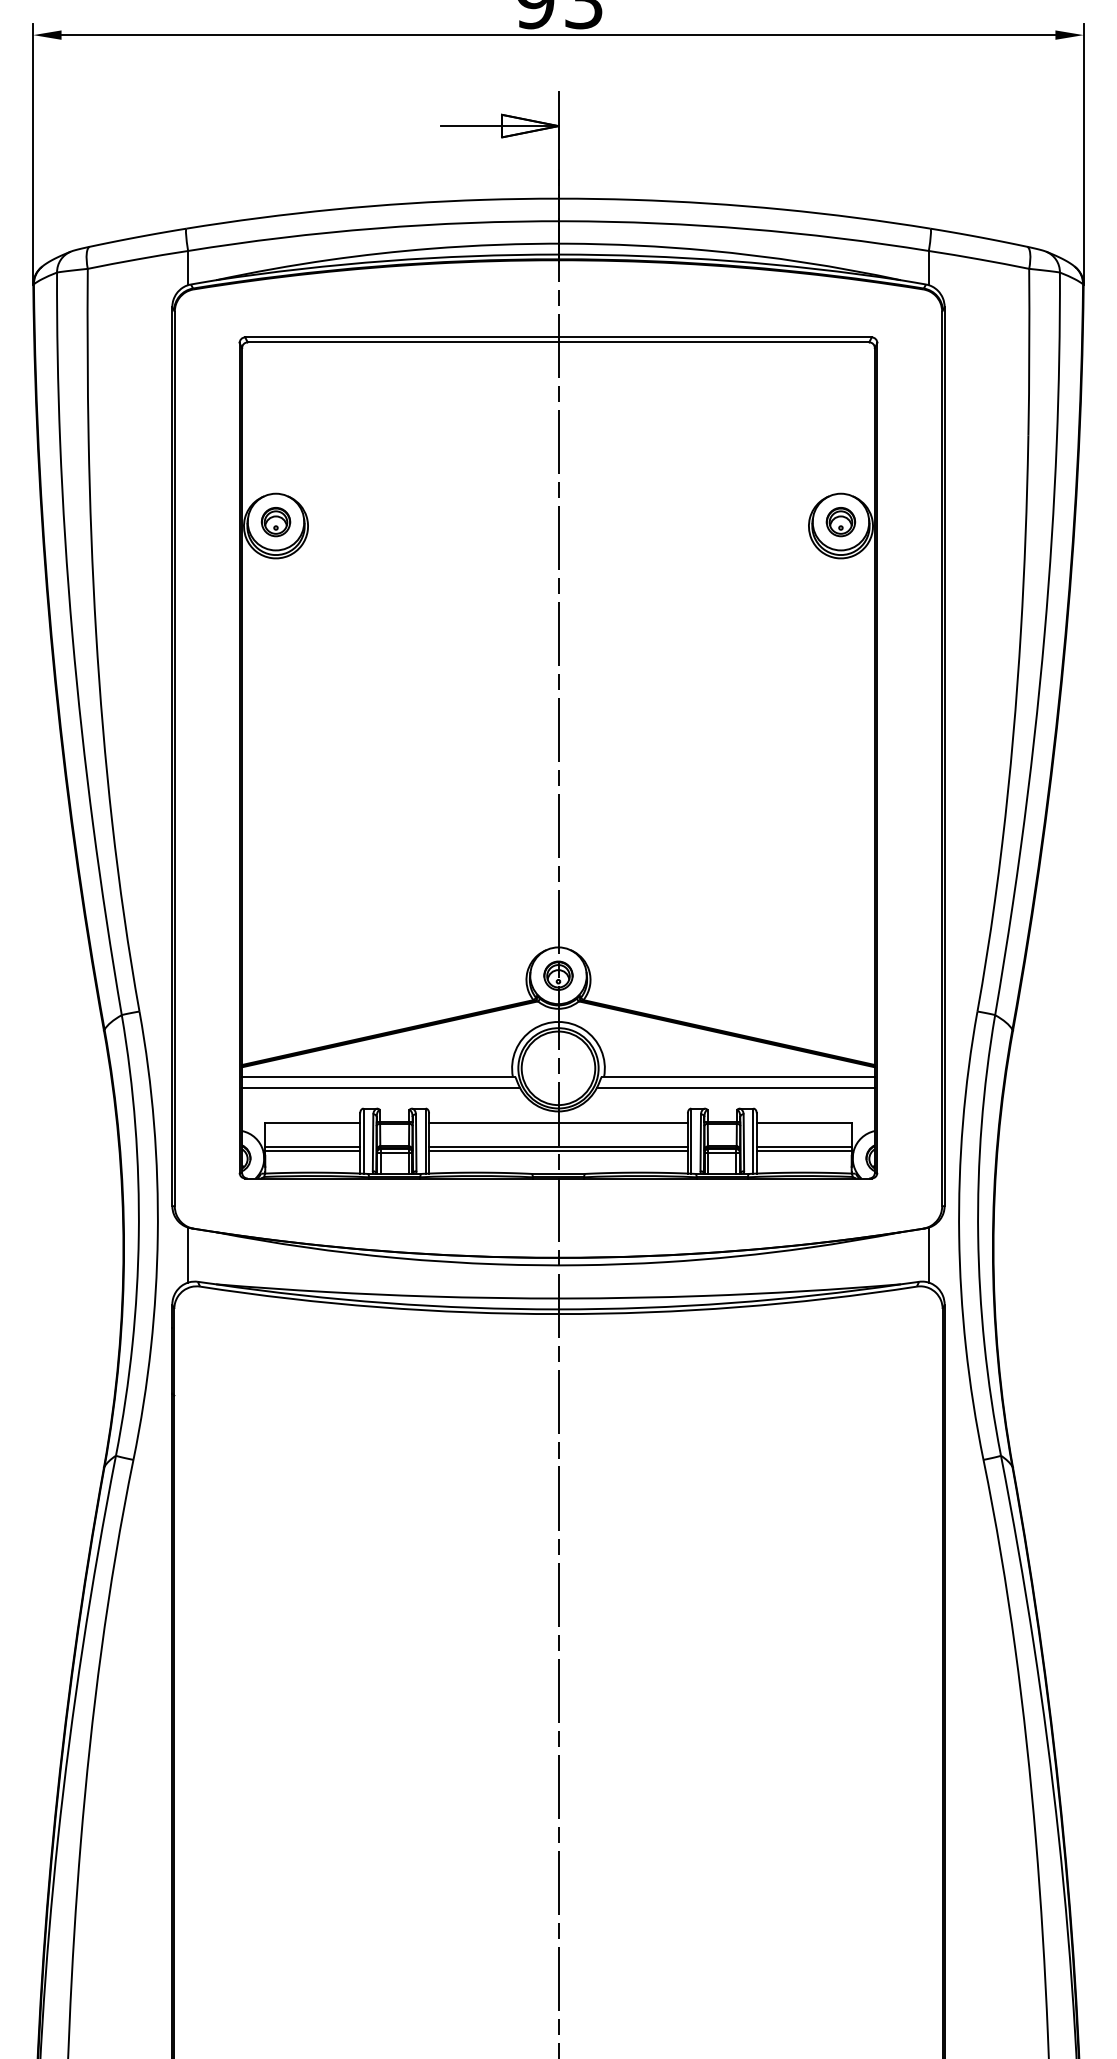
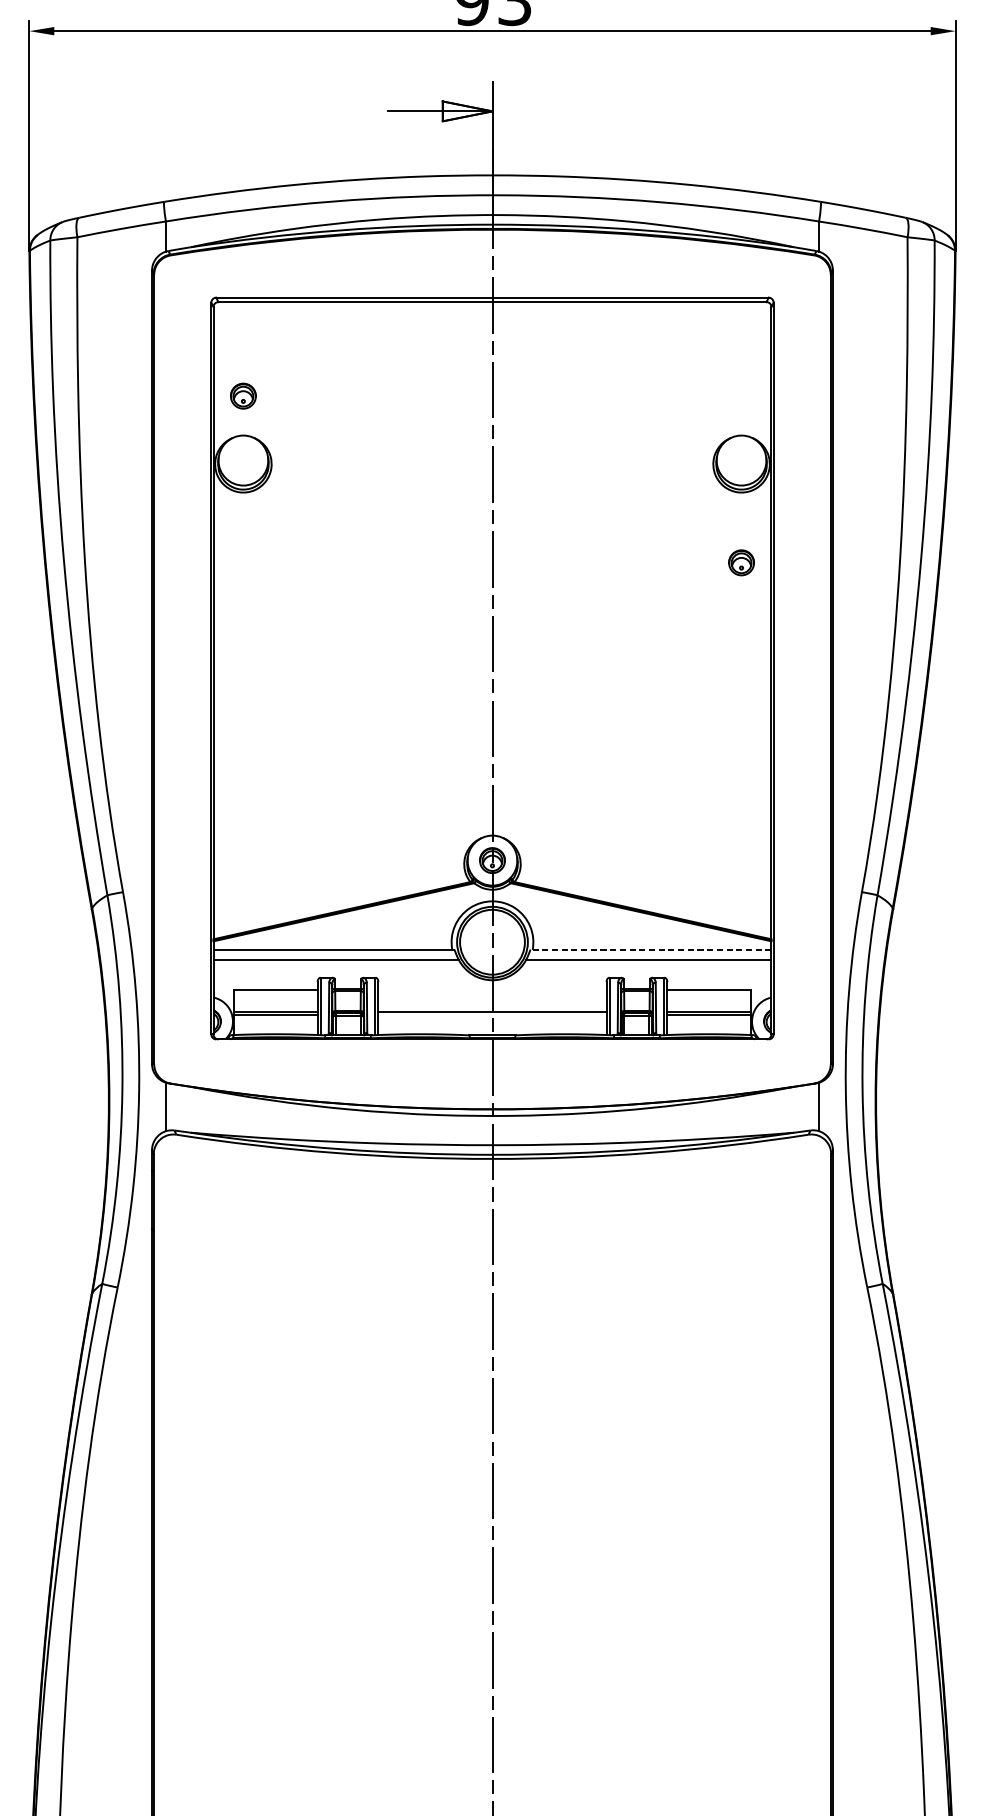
part: (275, 522) -> (242, 396), moved
part: (840, 522) -> (741, 563), moved
line: (737, 1076) -> (650, 949), solid -> dashed
line: (558, 1122) -> (492, 990), removed
line: (558, 1151) -> (492, 1015), removed

